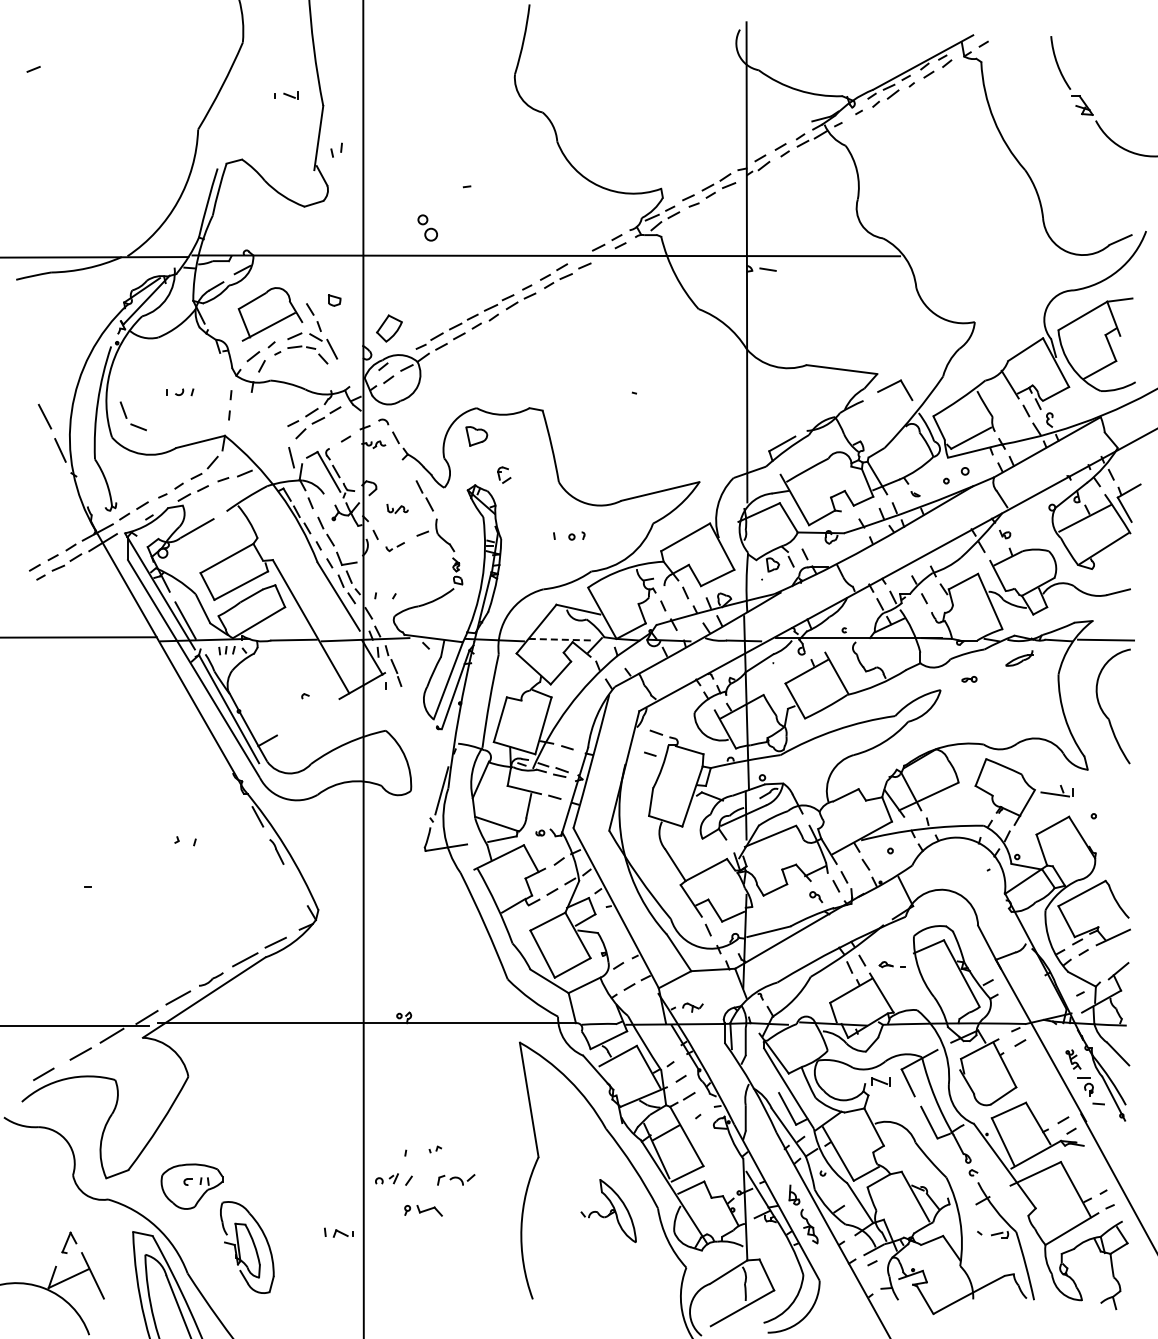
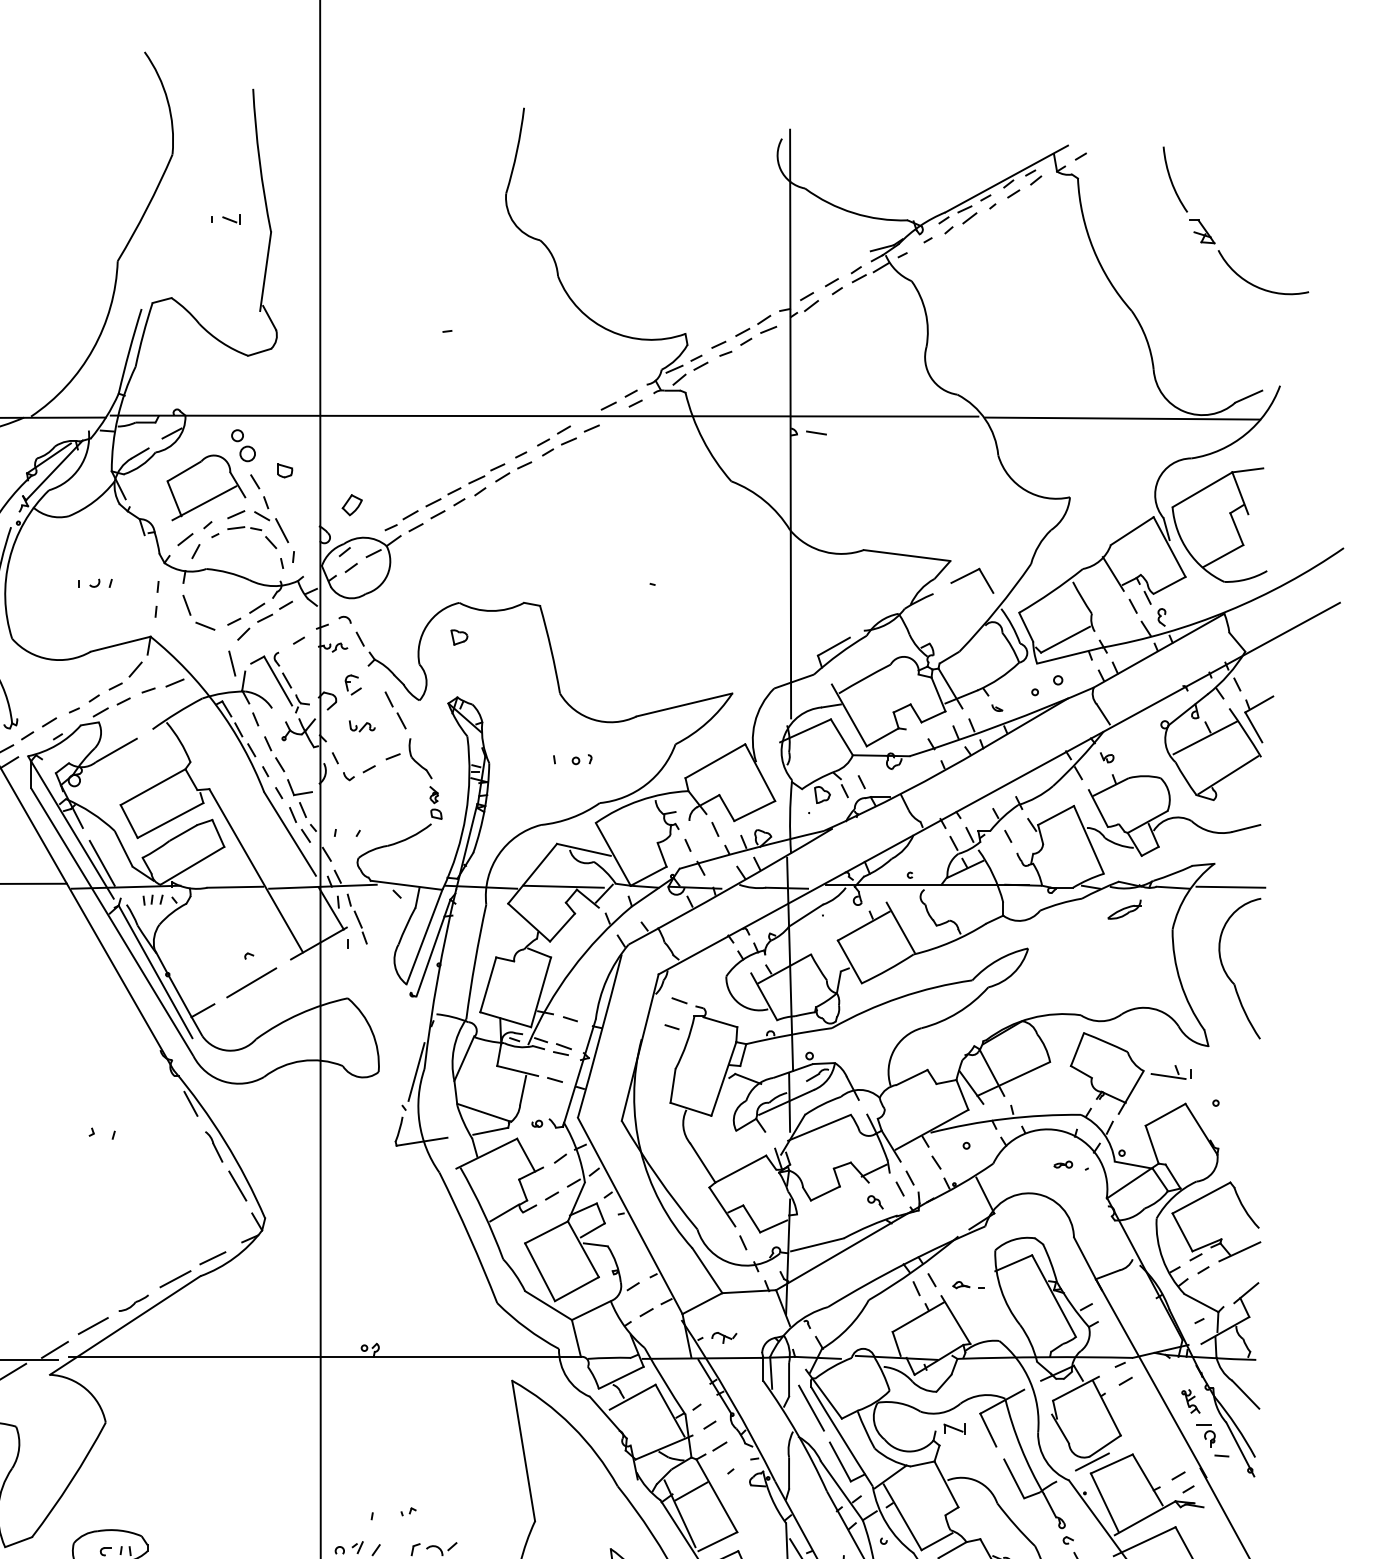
part: (336, 149) -> (287, 559), moved
part: (427, 227) -> (243, 445), moved
line: (1017, 257) -> (1122, 418), added
part: (389, 328) -> (352, 505), size x0.62
part: (132, 416) -> (197, 613), moved
part: (476, 436) -> (458, 637), size x0.62
part: (504, 474) -> (353, 684), moved
part: (394, 546) -> (358, 772), size x1.43
line: (561, 639) -> (563, 886), dashed -> solid
part: (969, 679) -> (1063, 1164), moved
line: (307, 717) -> (251, 982), added
line: (295, 883) -> (237, 1185), added
line: (763, 1064) -> (810, 1407), added
line: (992, 1108) -> (1091, 1461), added

